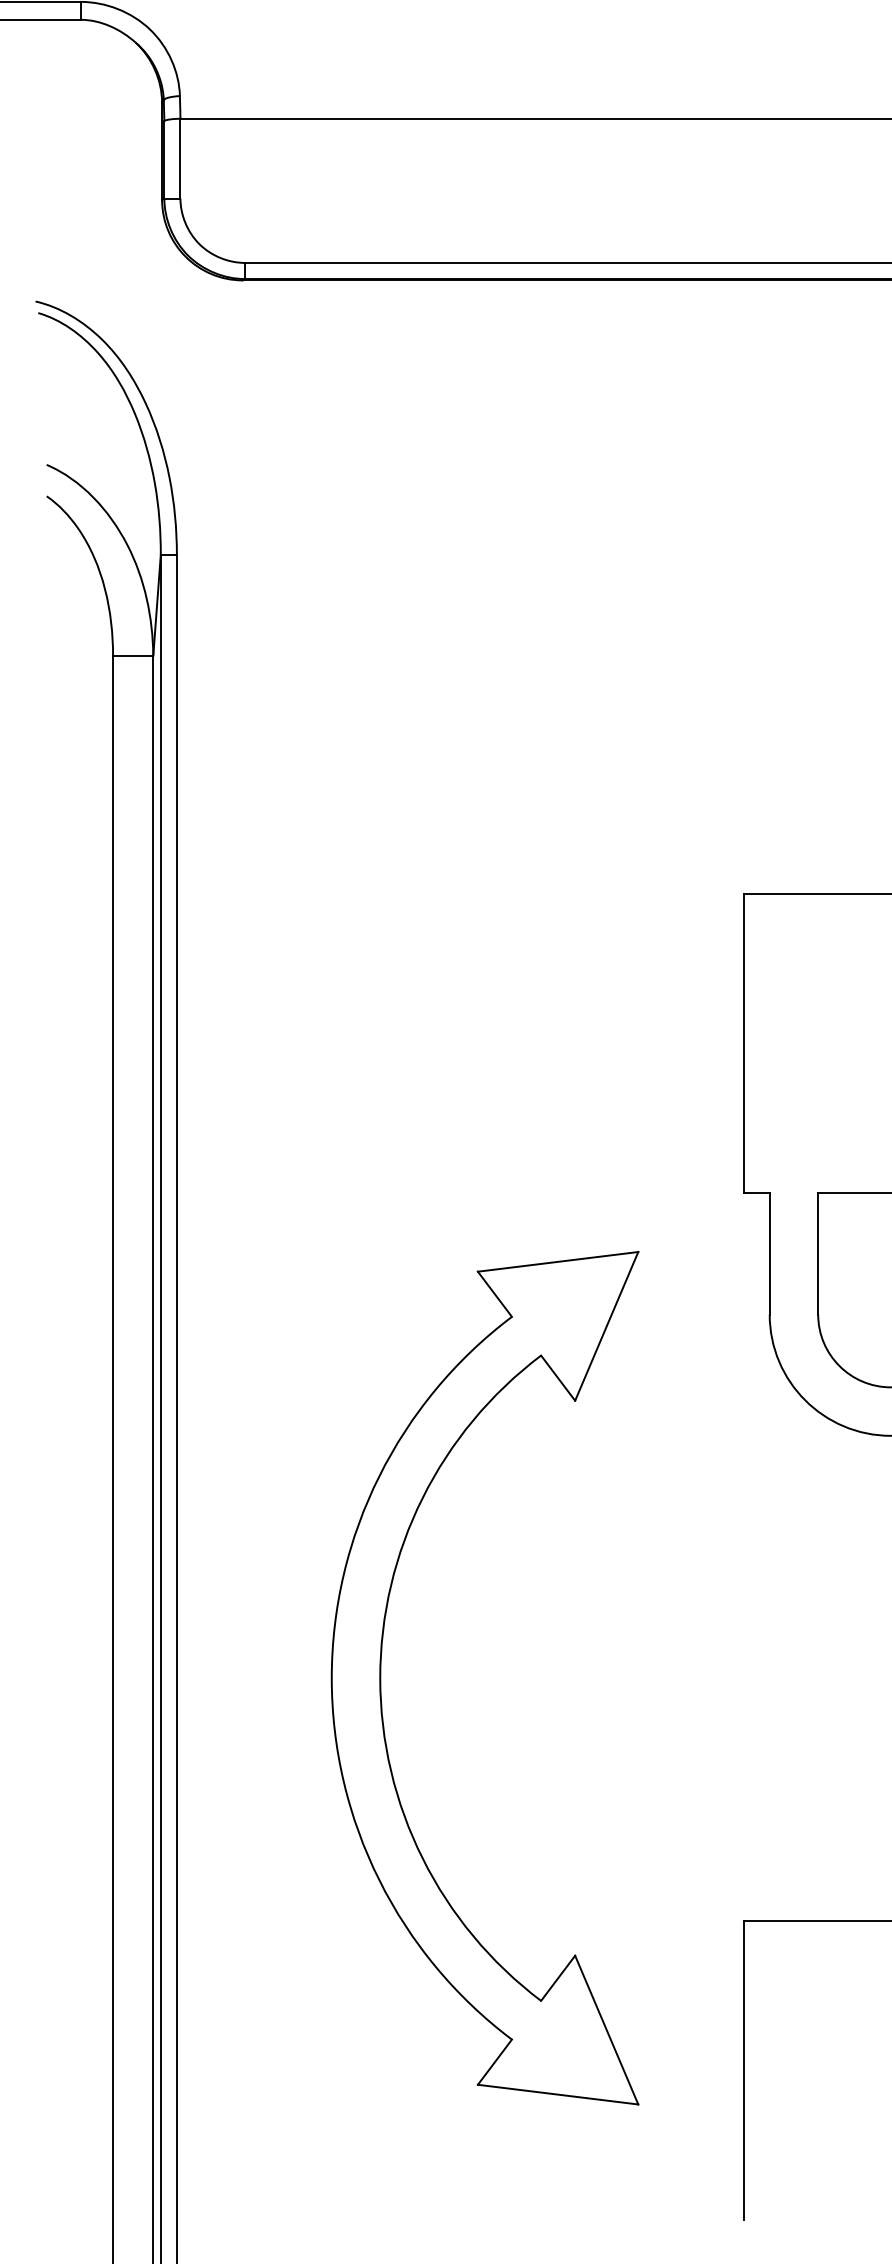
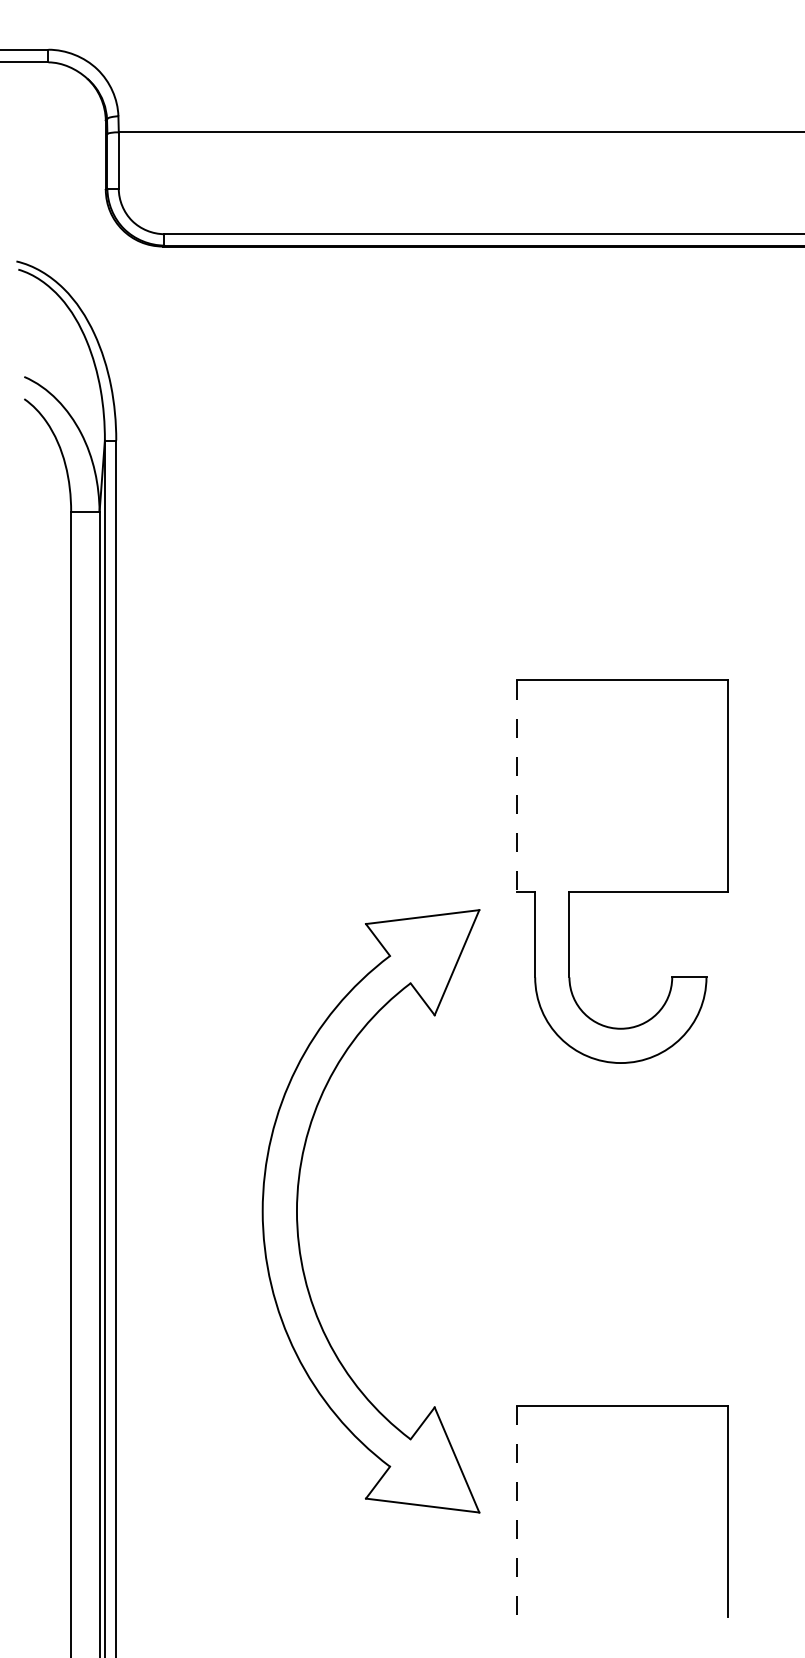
line: (743, 1044) -> (516, 786), solid -> dashed
part: (382, 1692) -> (298, 1221), moved
line: (743, 2070) -> (516, 1511), solid -> dashed

